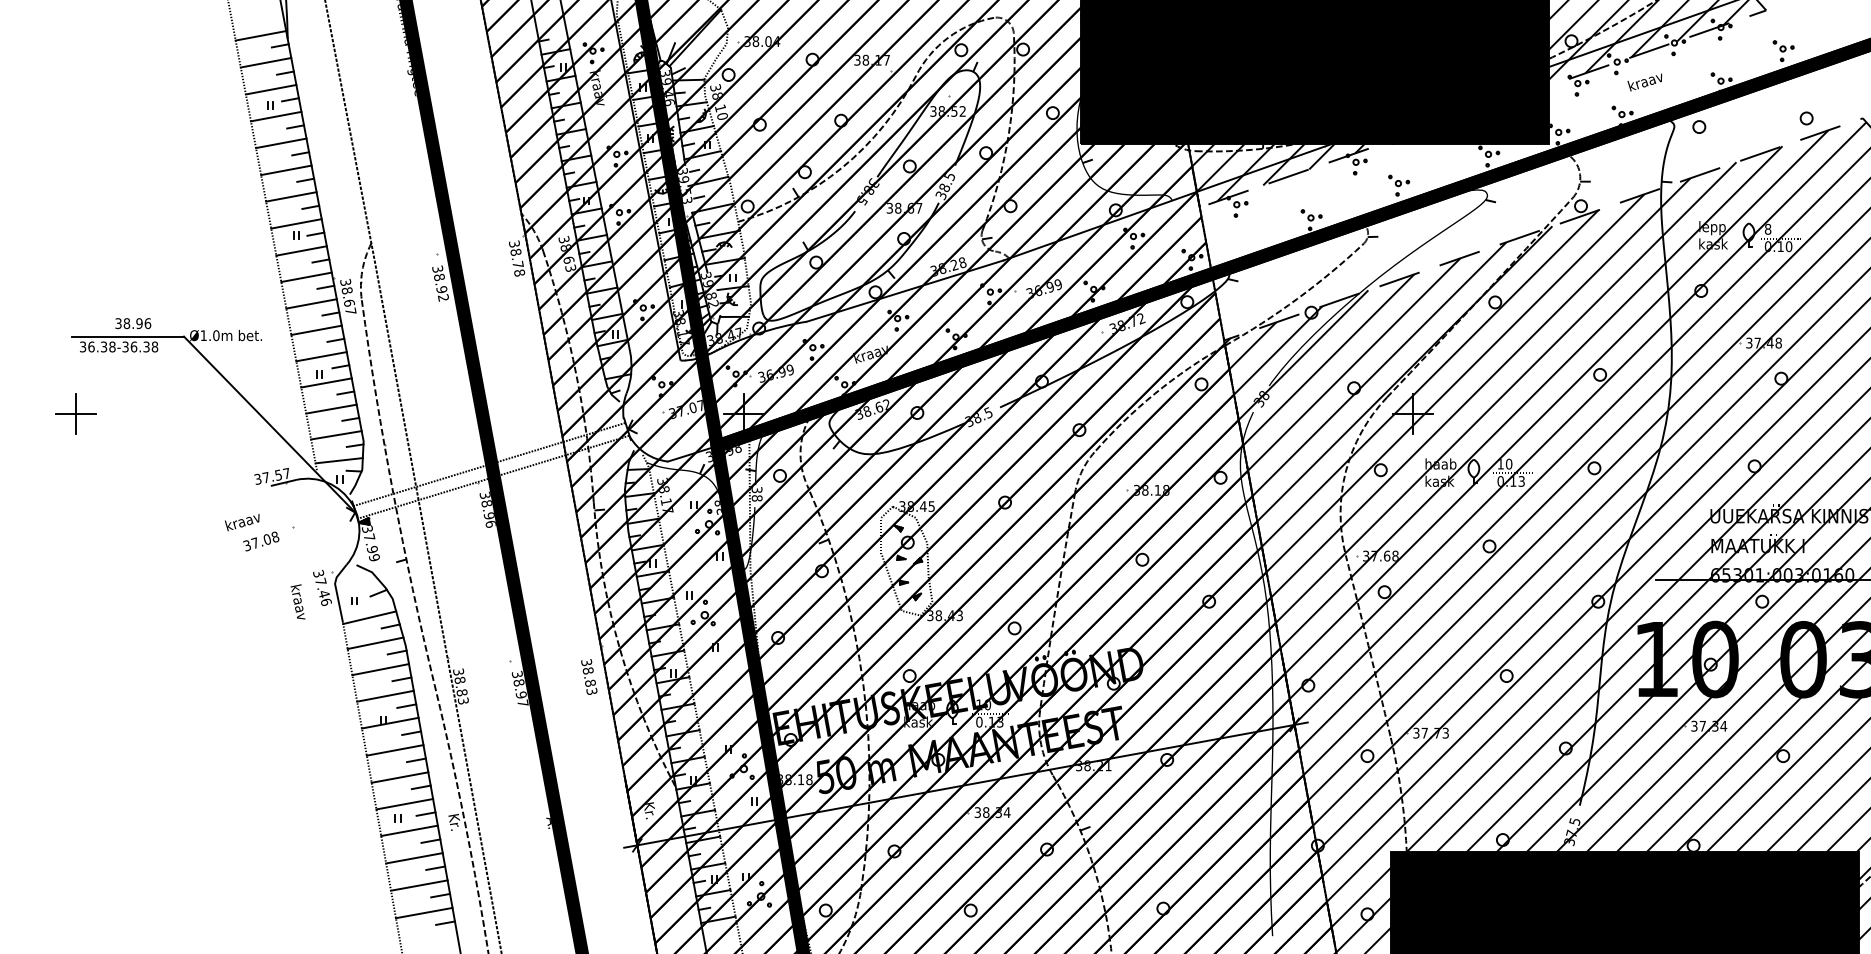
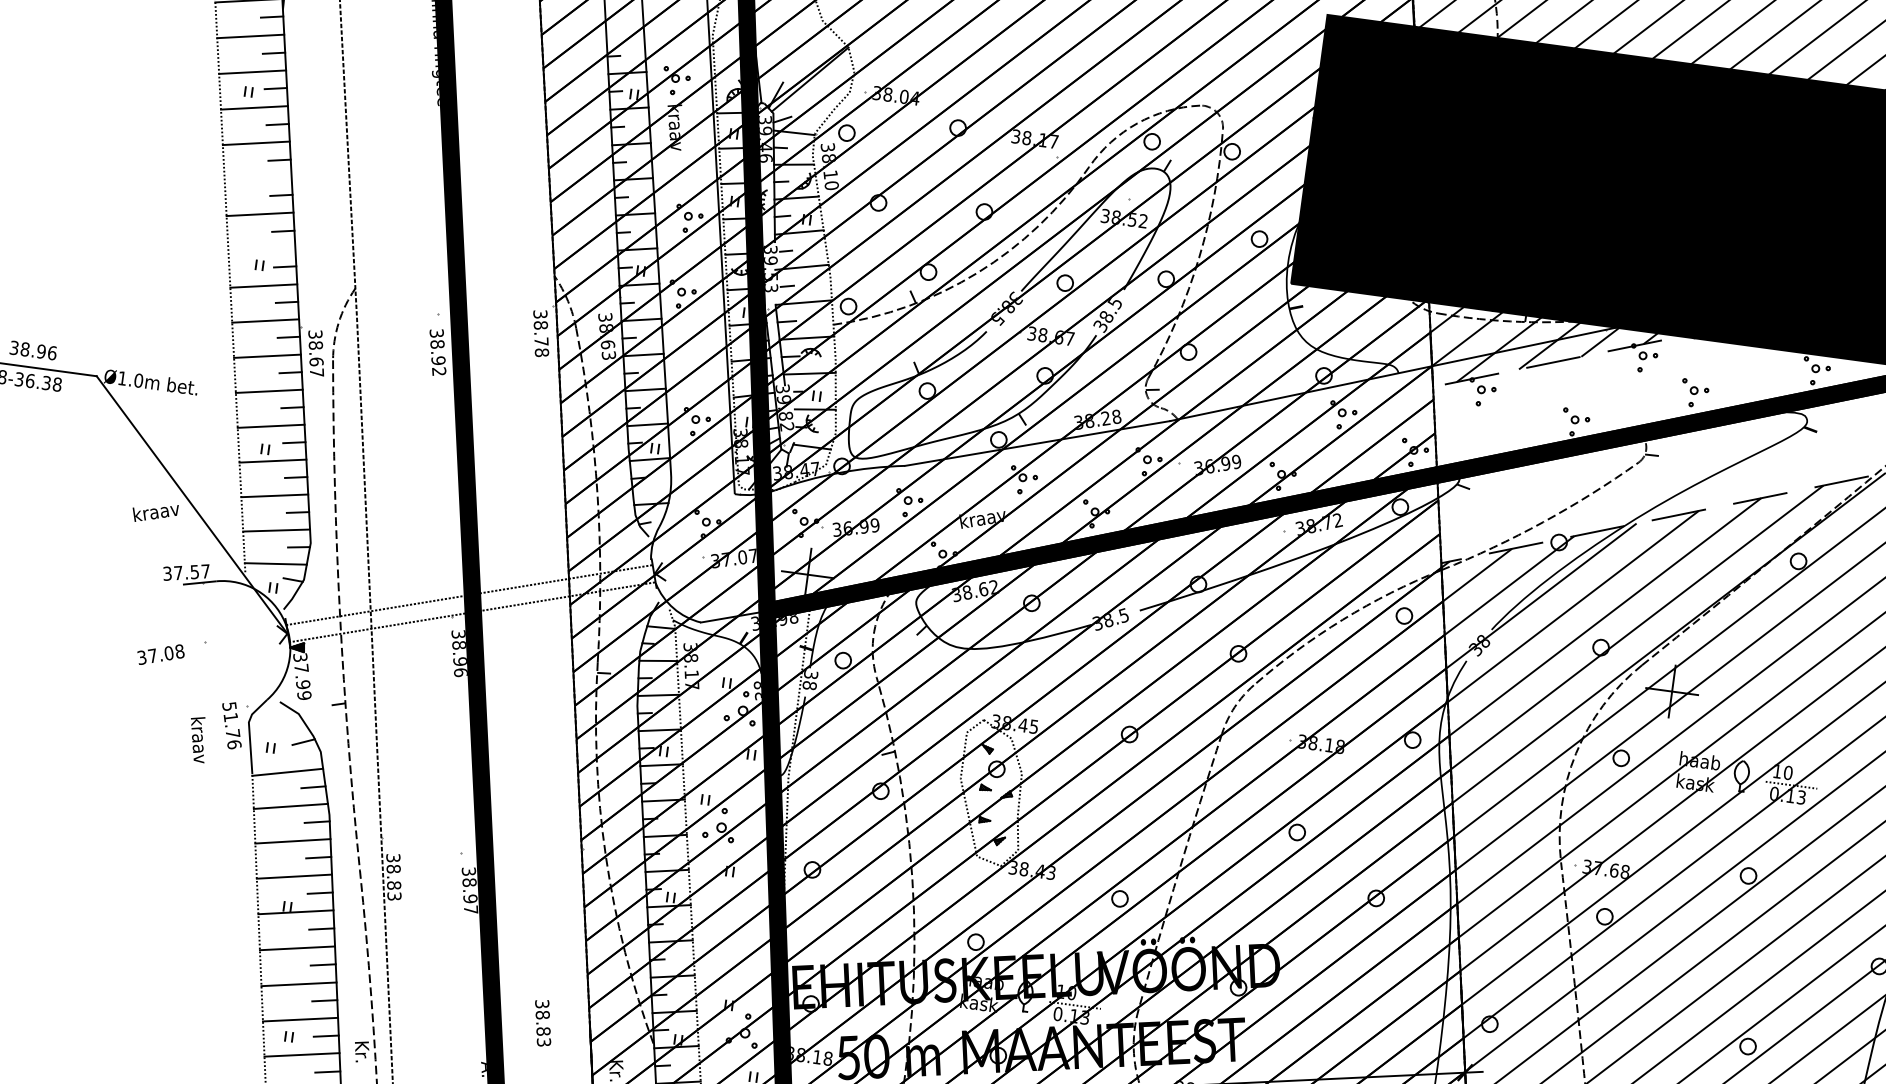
line: (286, 170) -> (258, 179), removed
line: (296, 223) -> (262, 249), removed
text: (242, 522) -> (155, 513), moved
text: (322, 583) -> (232, 719), 37.46 -> 51.76
text: (589, 676) -> (543, 1022), moved

